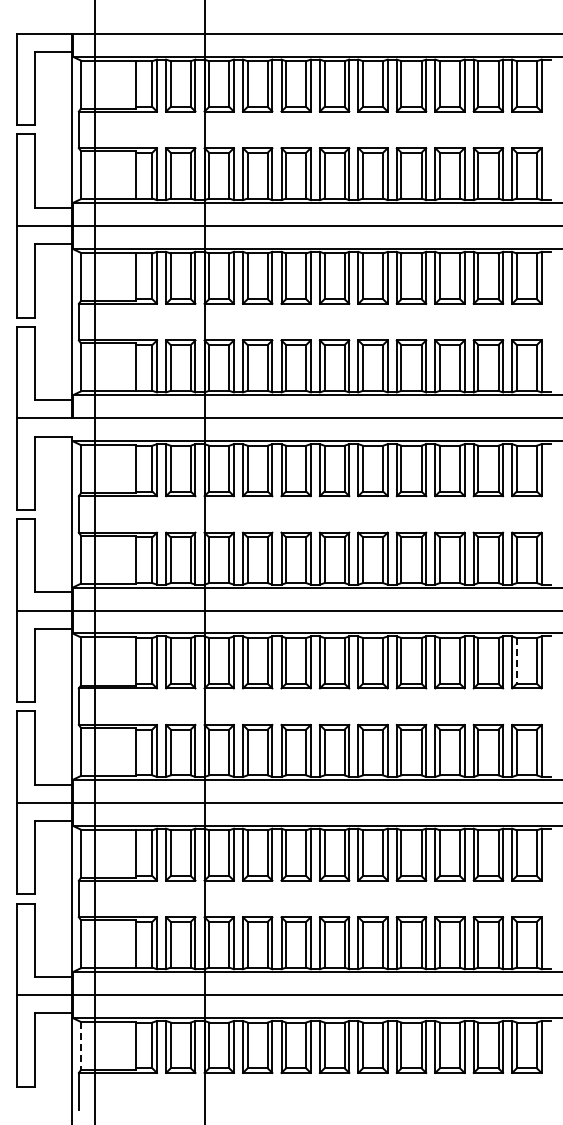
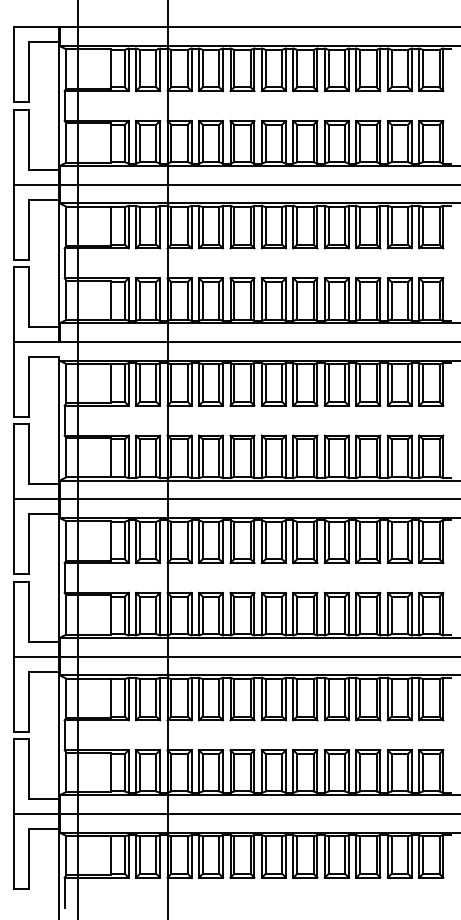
line: (516, 660) -> (422, 540), dashed -> solid
line: (80, 1046) -> (66, 856), dashed -> solid

